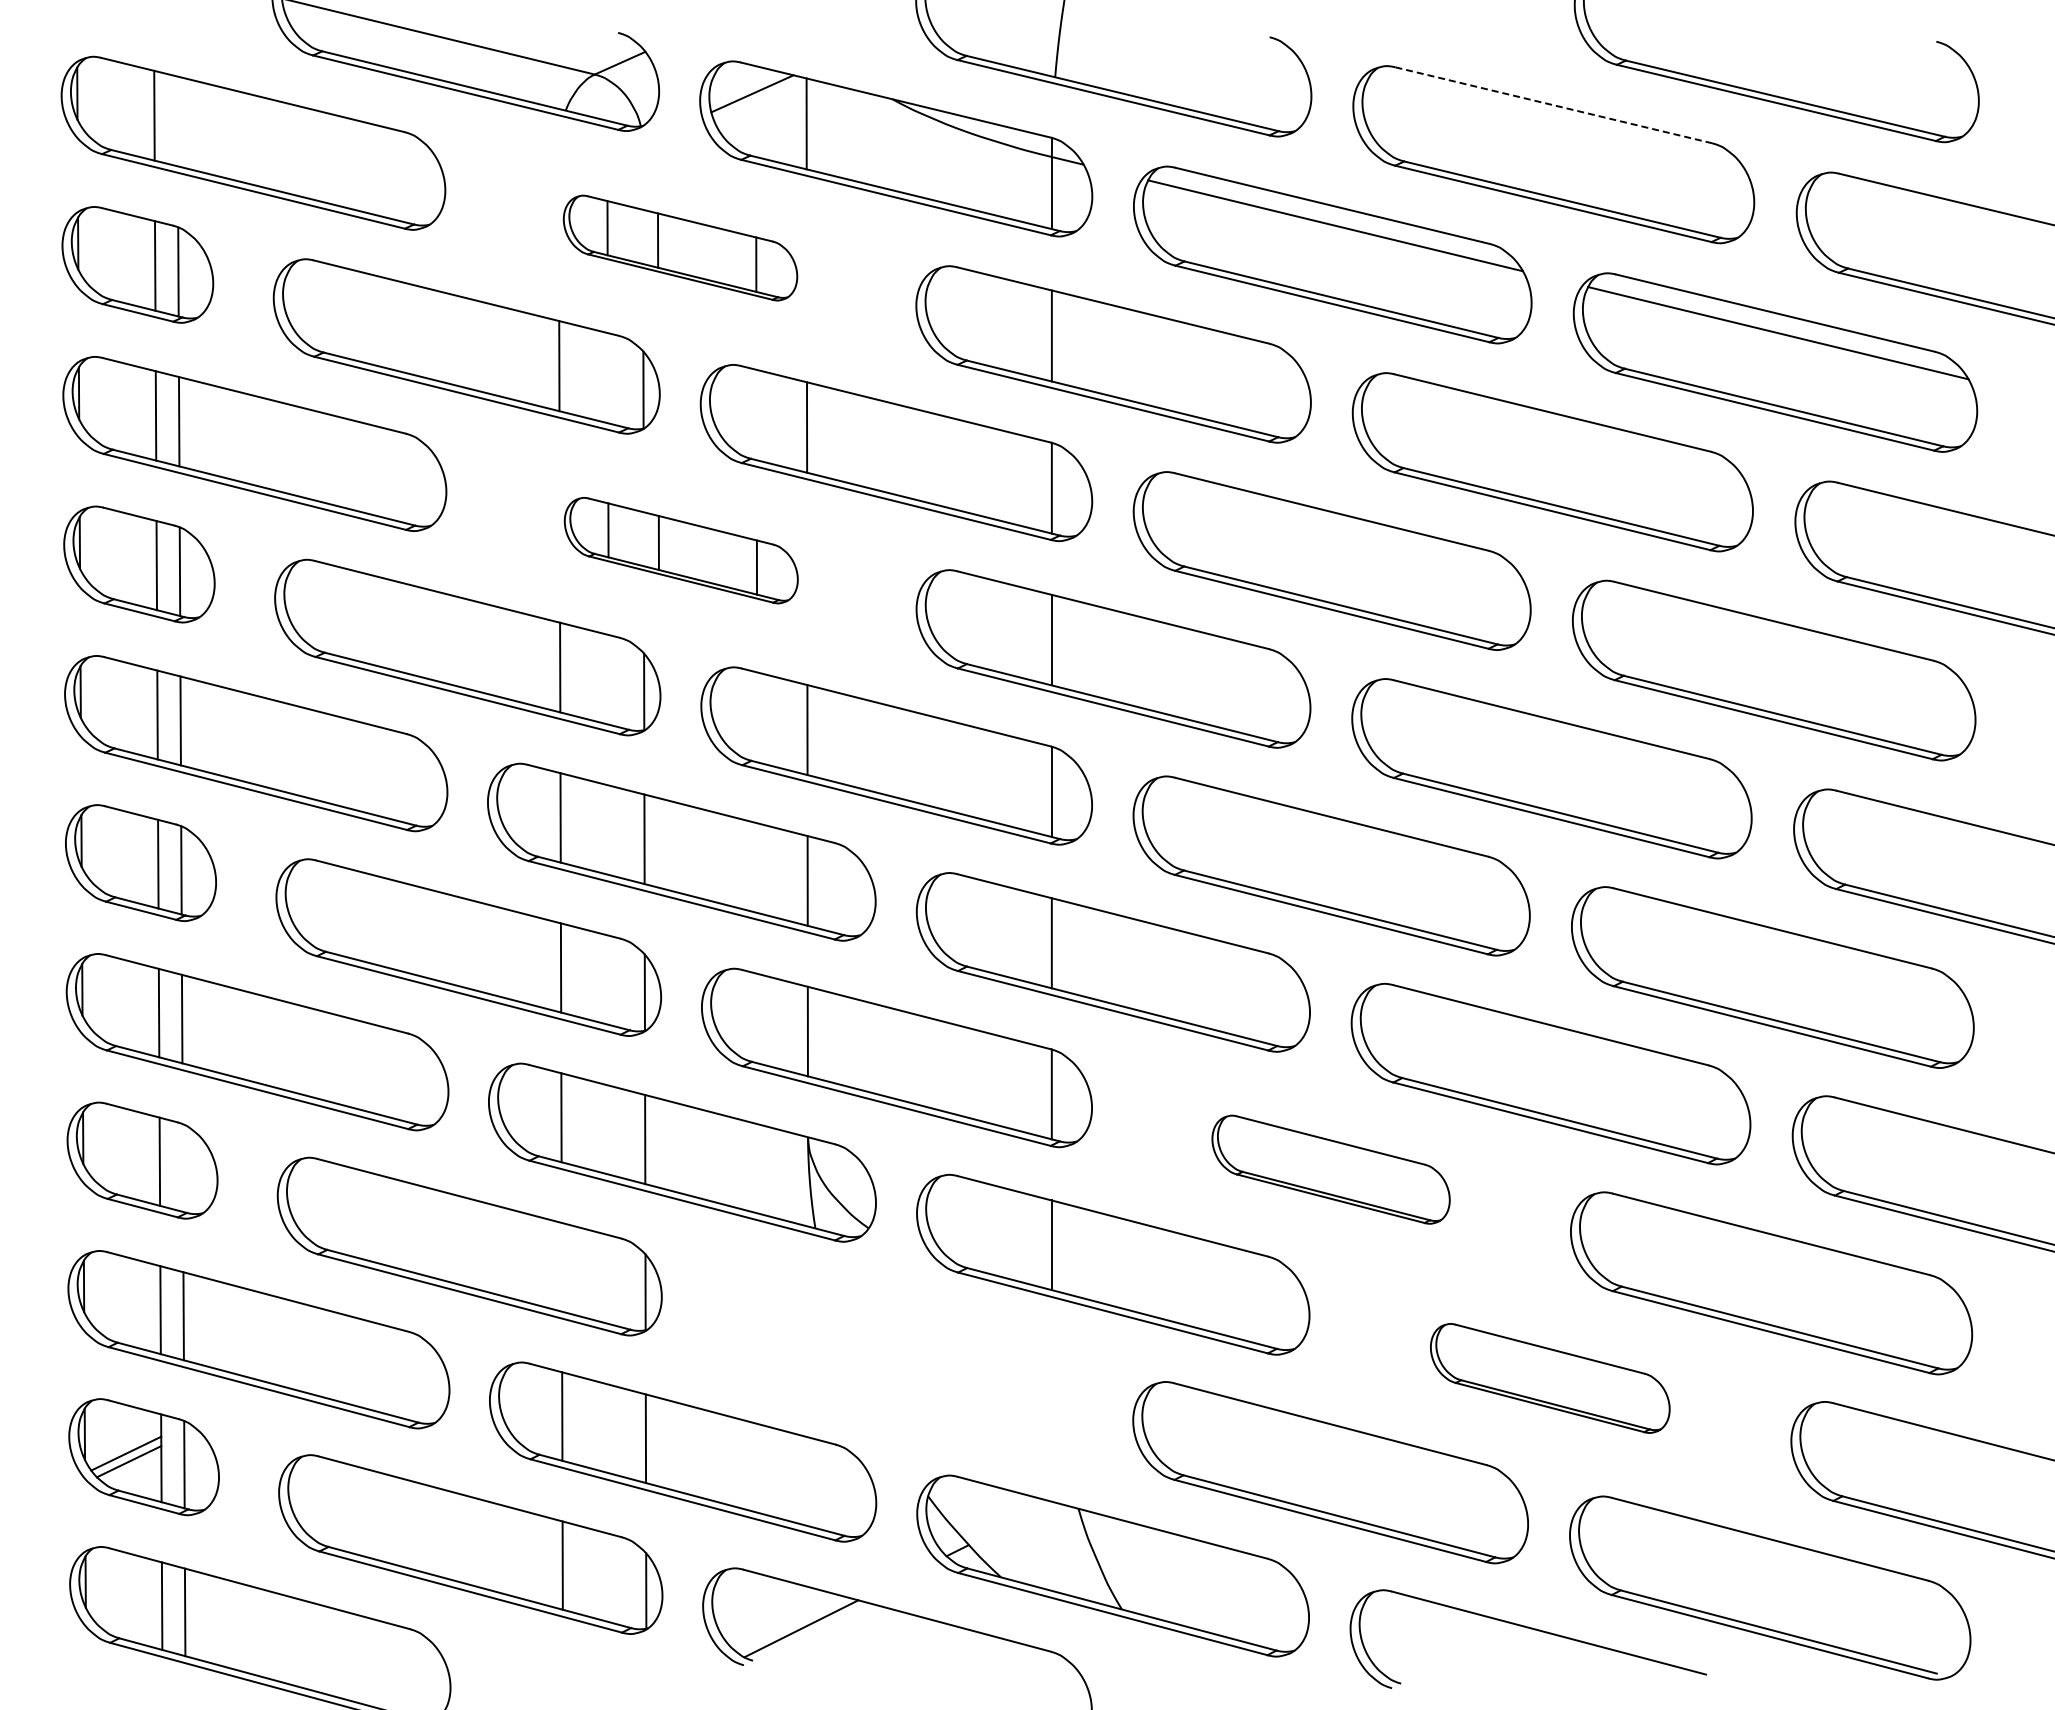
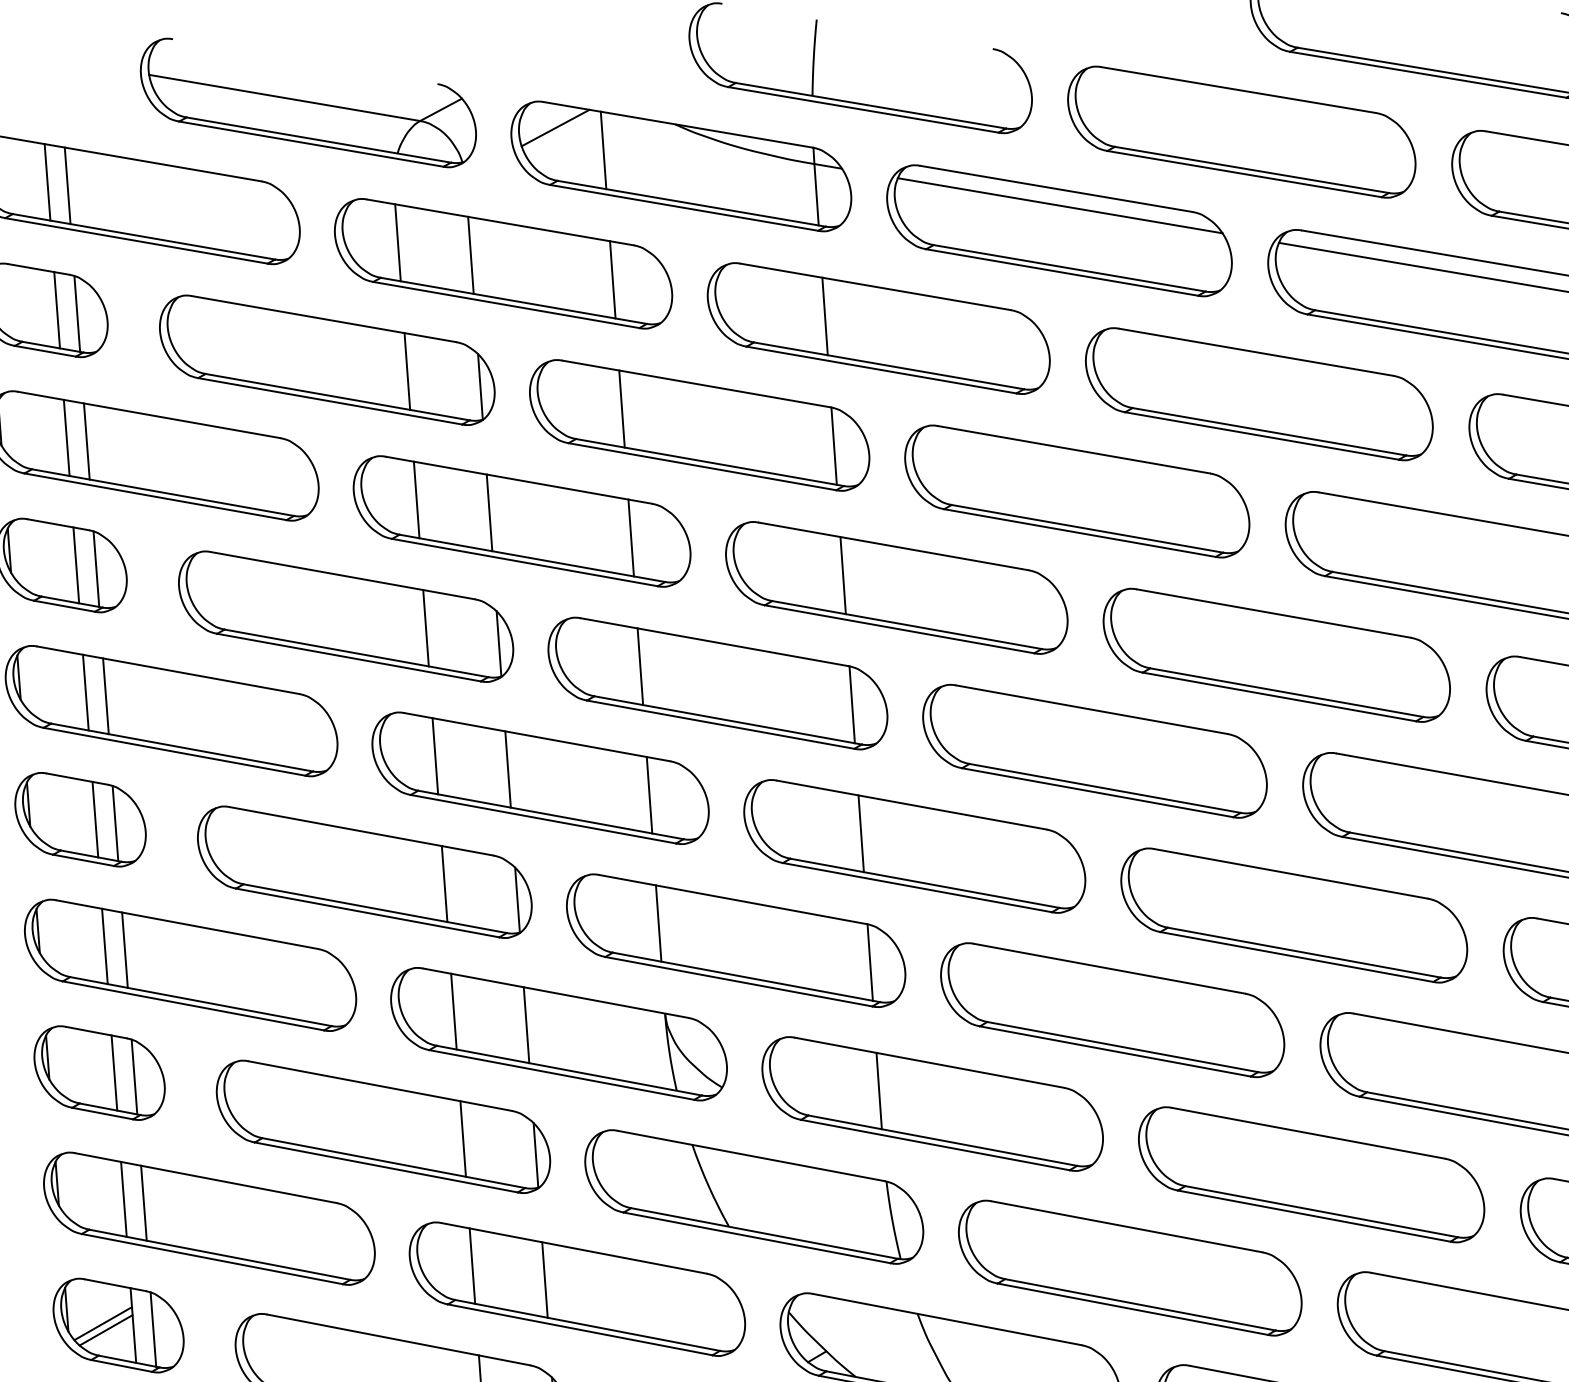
line: (1553, 105) -> (1238, 90), dashed -> solid
line: (177, 121) -> (67, 185), added
part: (680, 247) -> (503, 263), size x1.67
part: (681, 550) -> (522, 521), size x1.67
line: (182, 1167) -> (134, 1076), added
part: (1330, 1169) -> (1112, 1009), size x1.67
line: (561, 1266) -> (462, 1138), added
part: (896, 1358) -> (753, 1196), added
part: (1550, 1378) -> (1311, 1174), size x1.67

